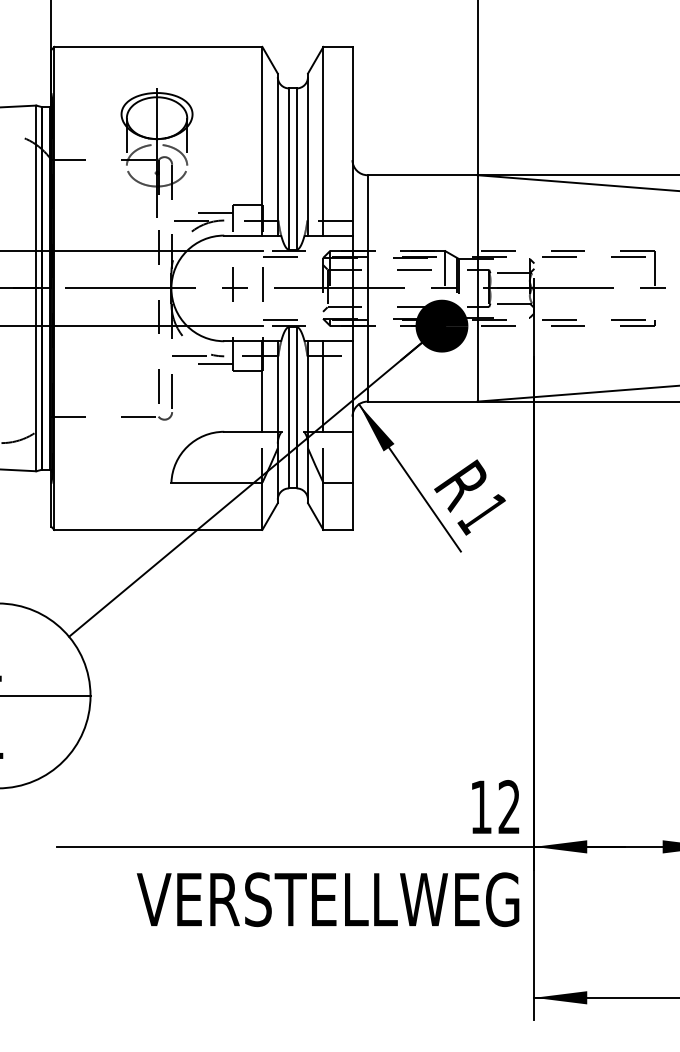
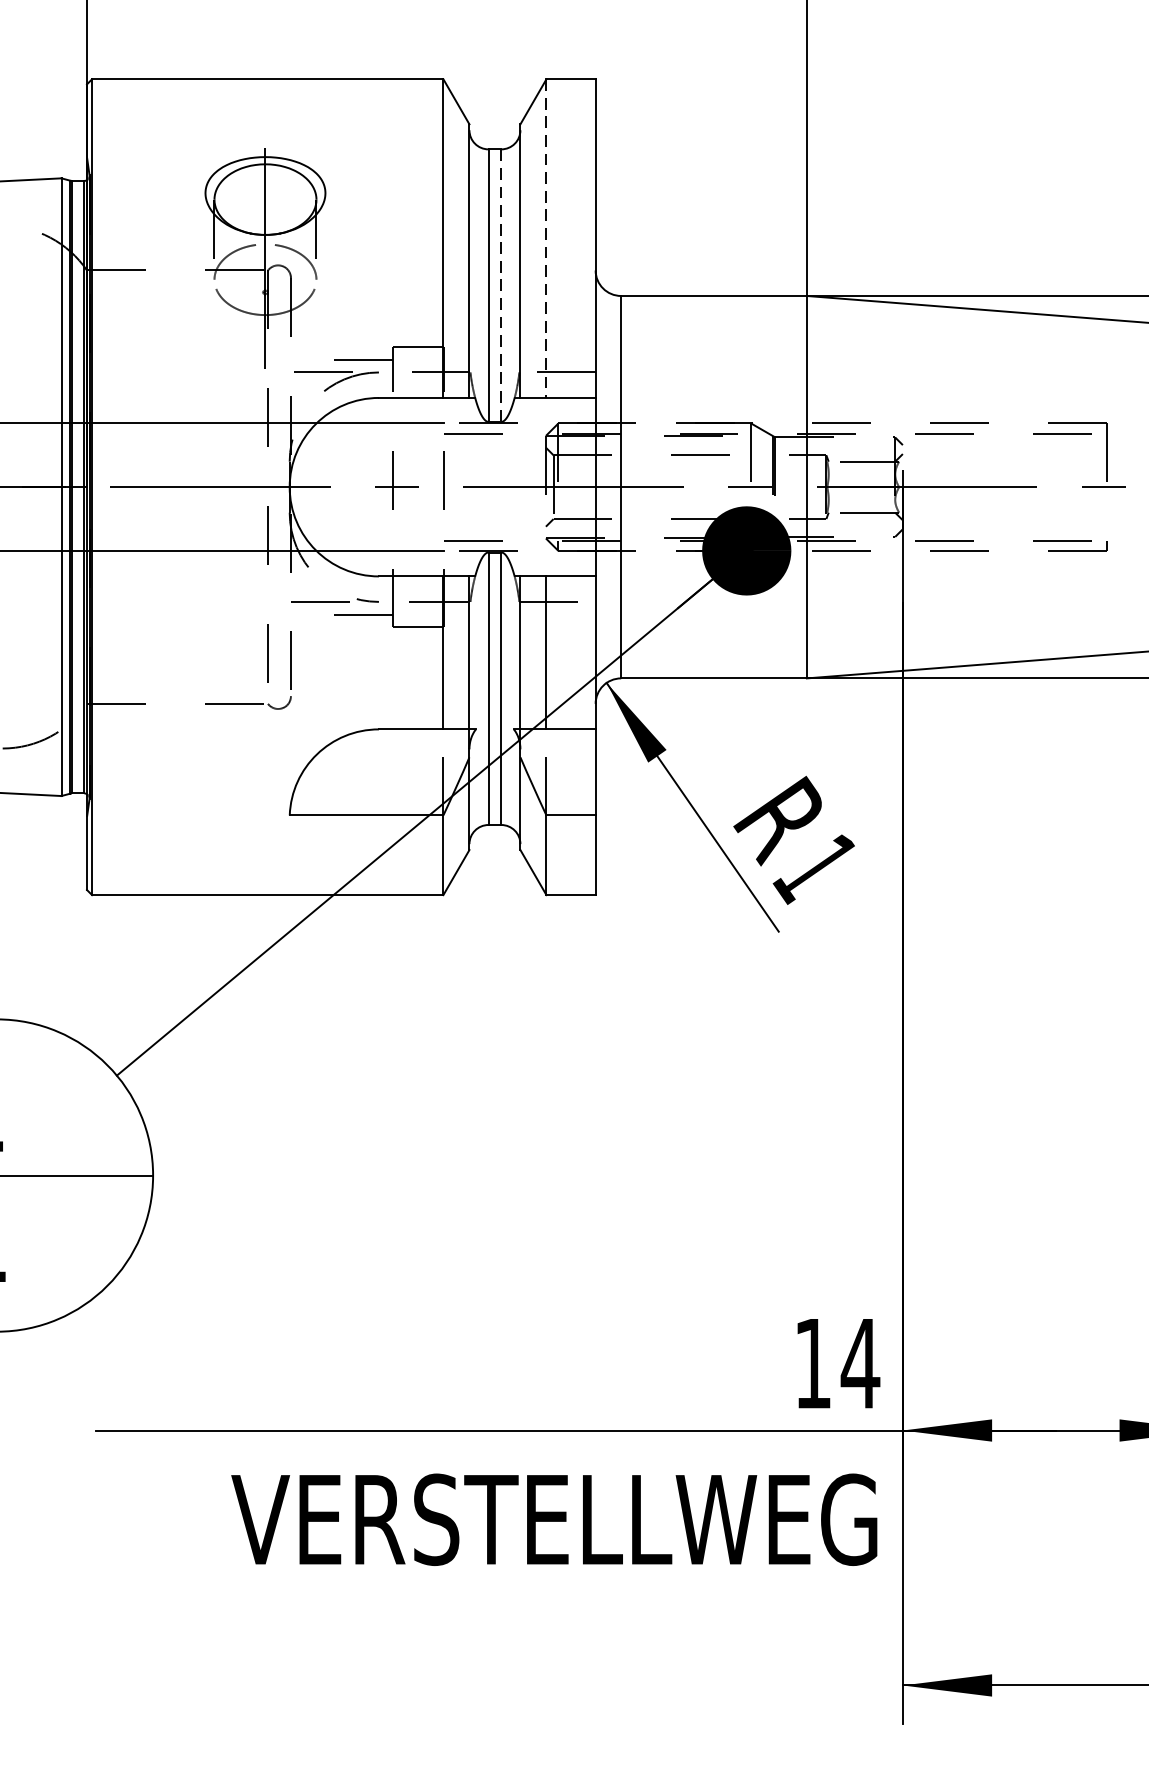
line: (323, 141) -> (546, 239), solid -> dashed
line: (296, 169) -> (501, 286), solid -> dashed
text: (508, 806) -> (859, 1362), 12 -> 14

